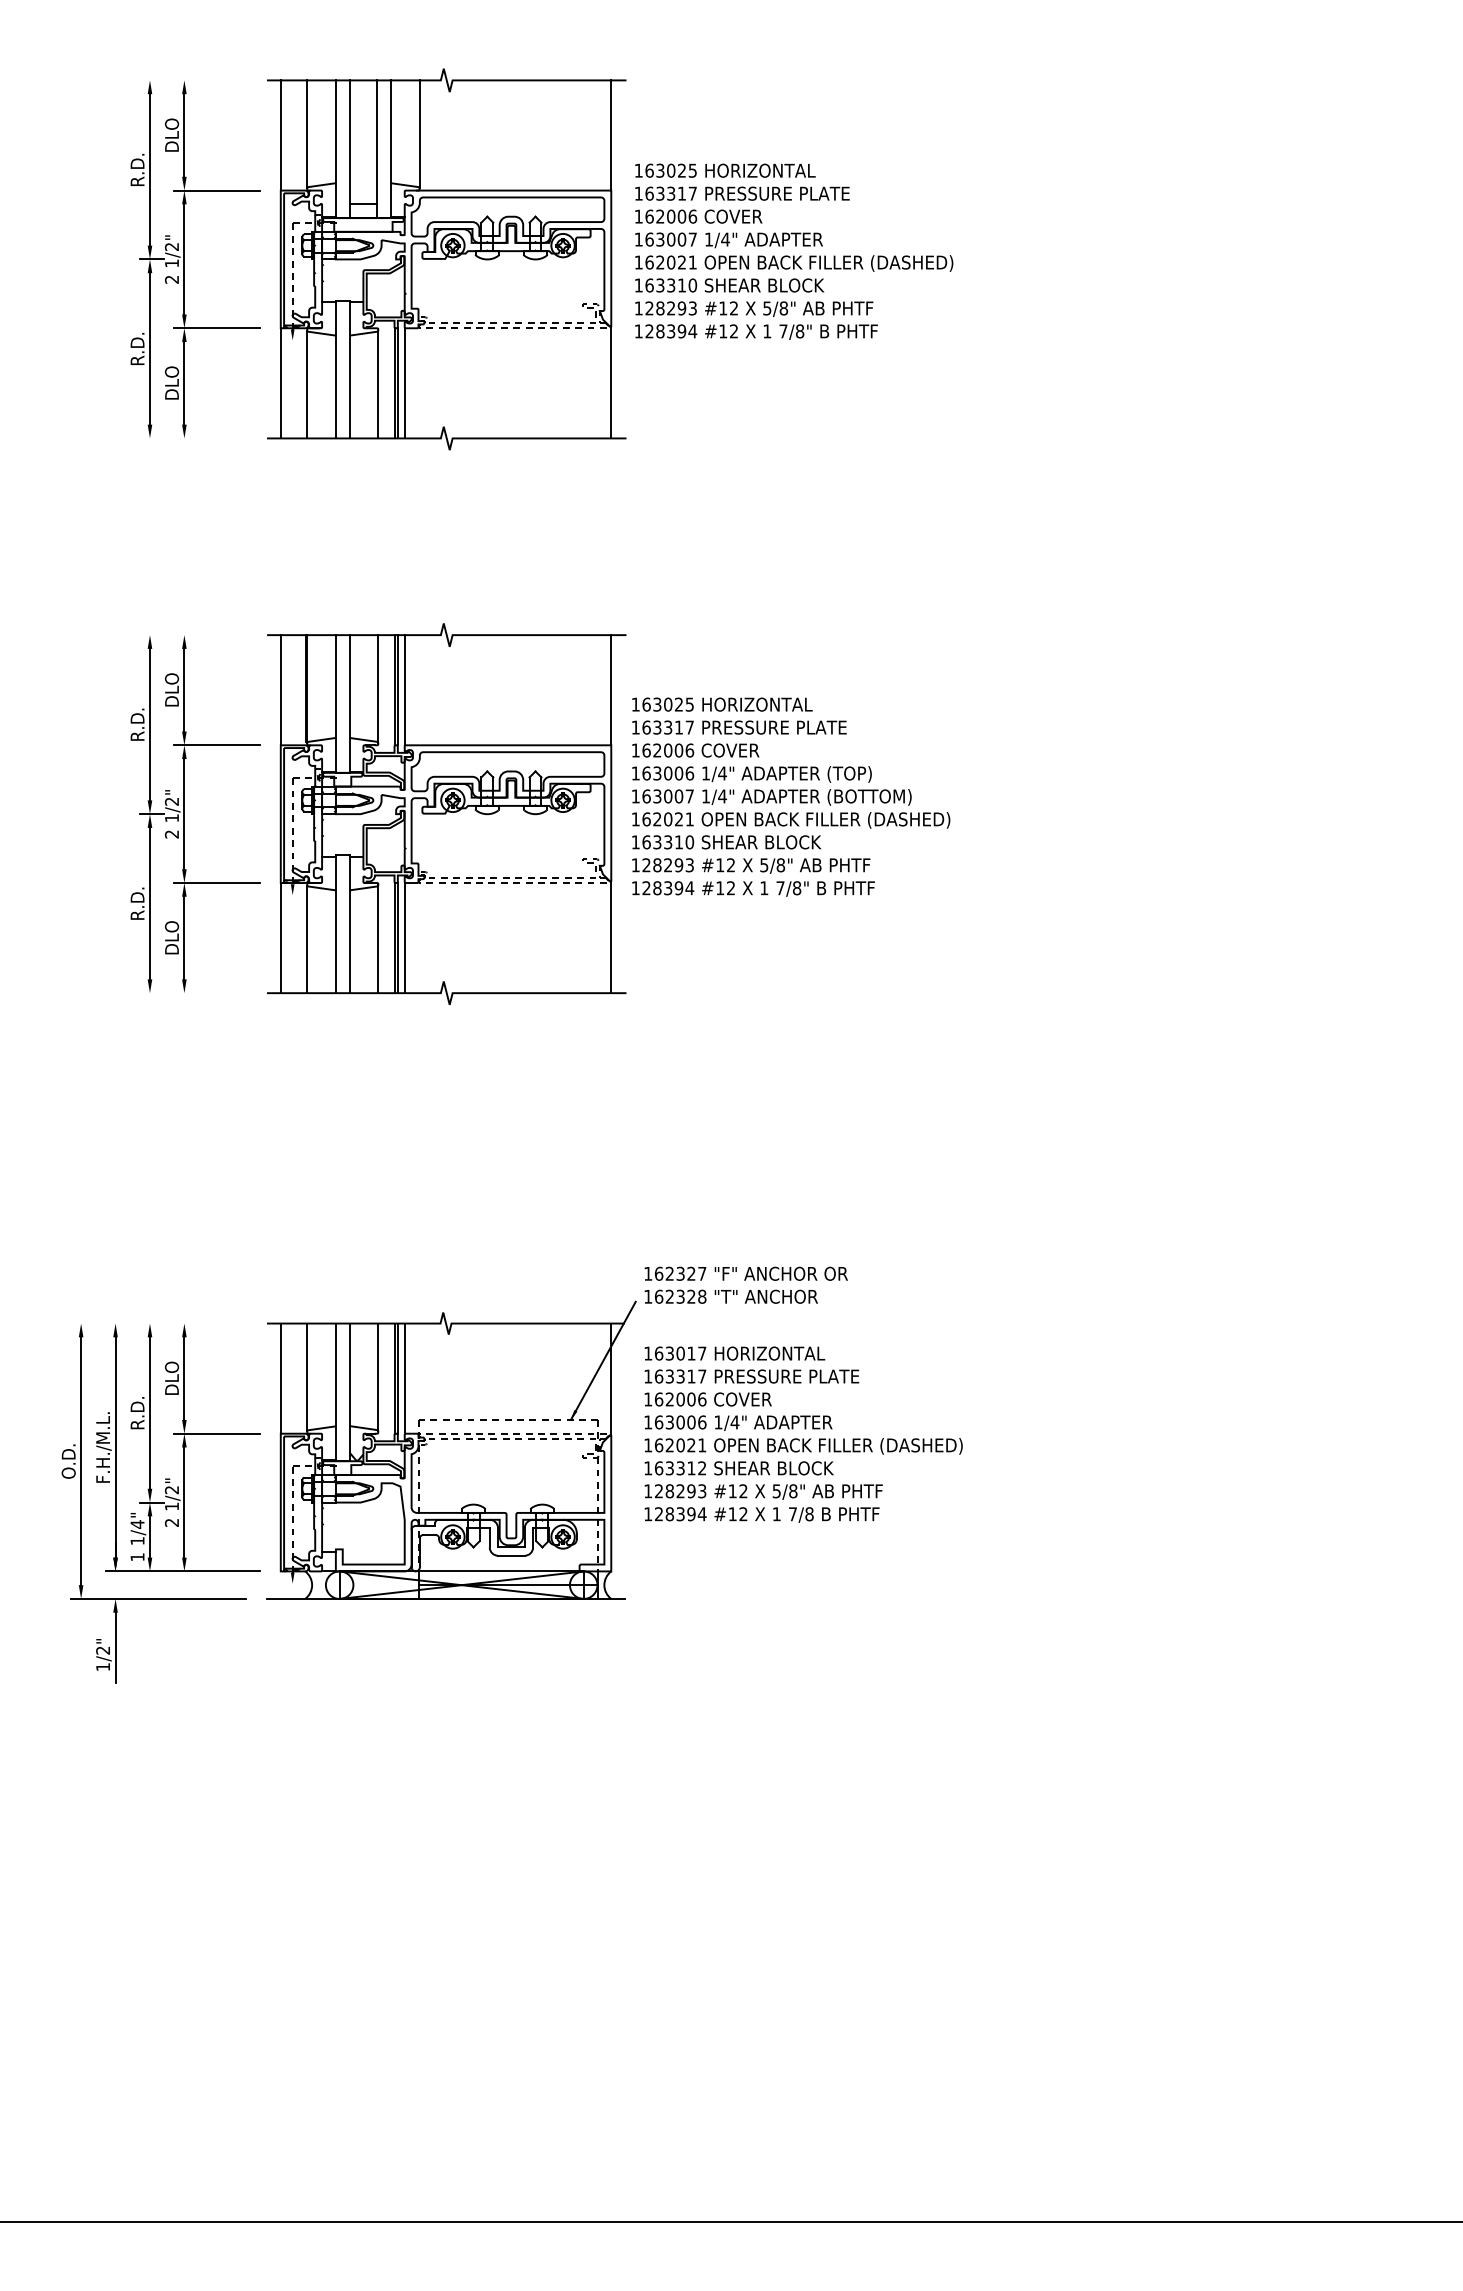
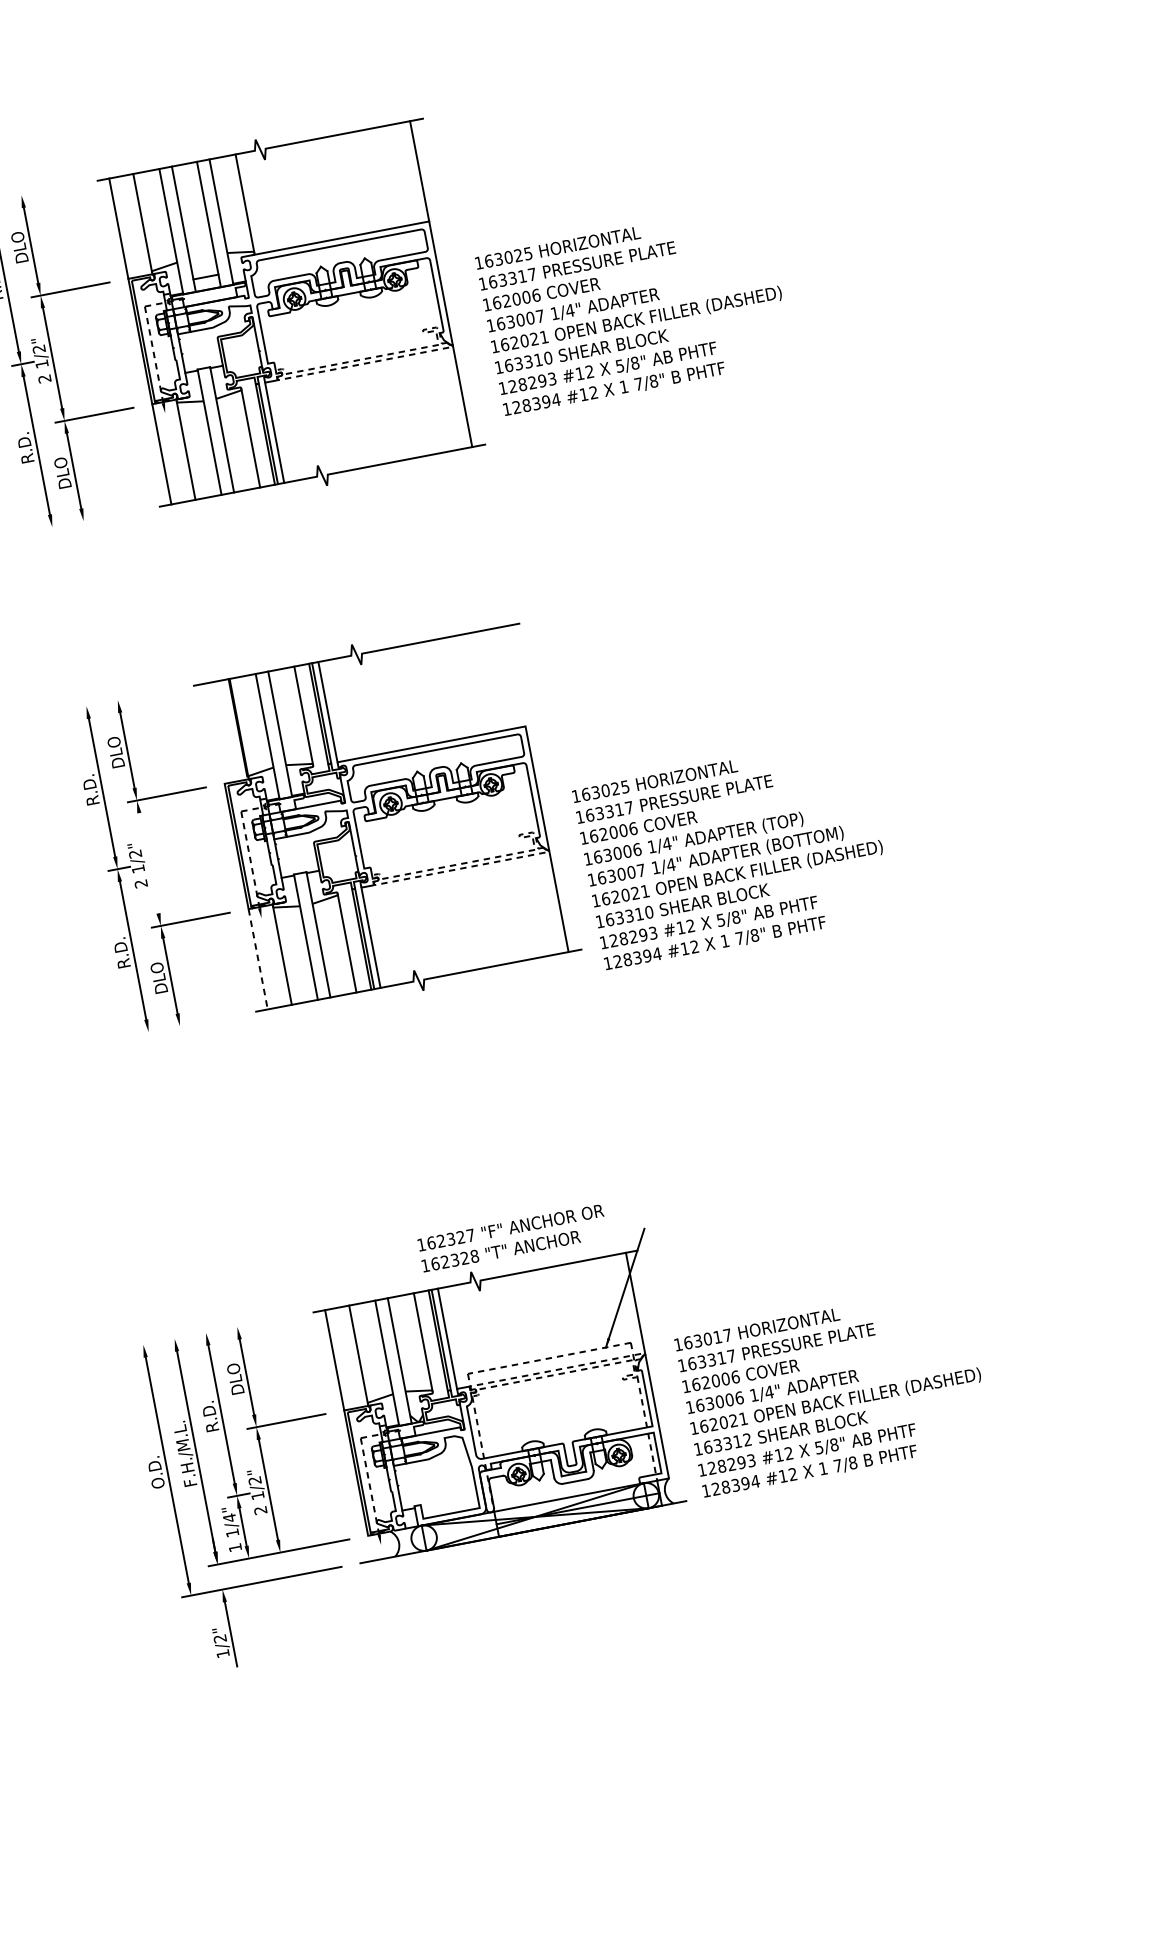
text: (794, 251) -> (634, 309), moved
line: (280, 690) -> (214, 733), removed
line: (611, 690) -> (516, 676), removed
text: (791, 796) -> (733, 852), moved
line: (184, 814) -> (149, 863), removed
line: (280, 938) -> (257, 959), solid -> dashed
text: (745, 1284) -> (511, 1237), moved
text: (803, 1434) -> (833, 1391), moved

